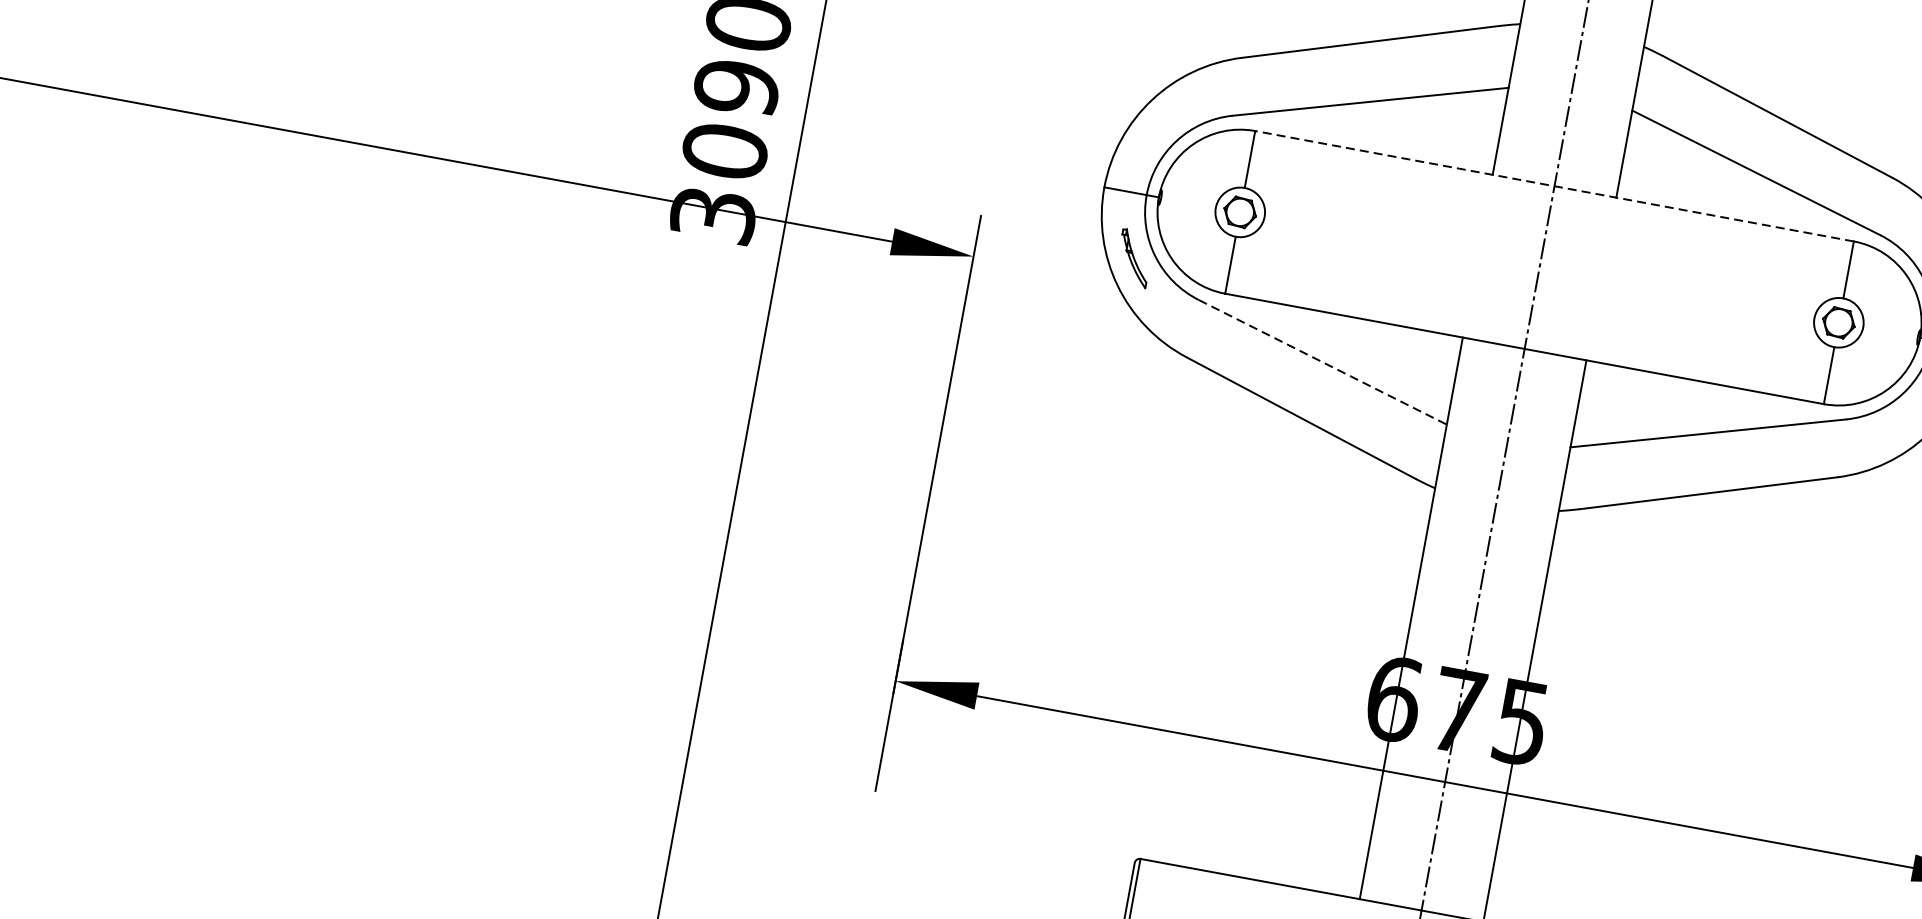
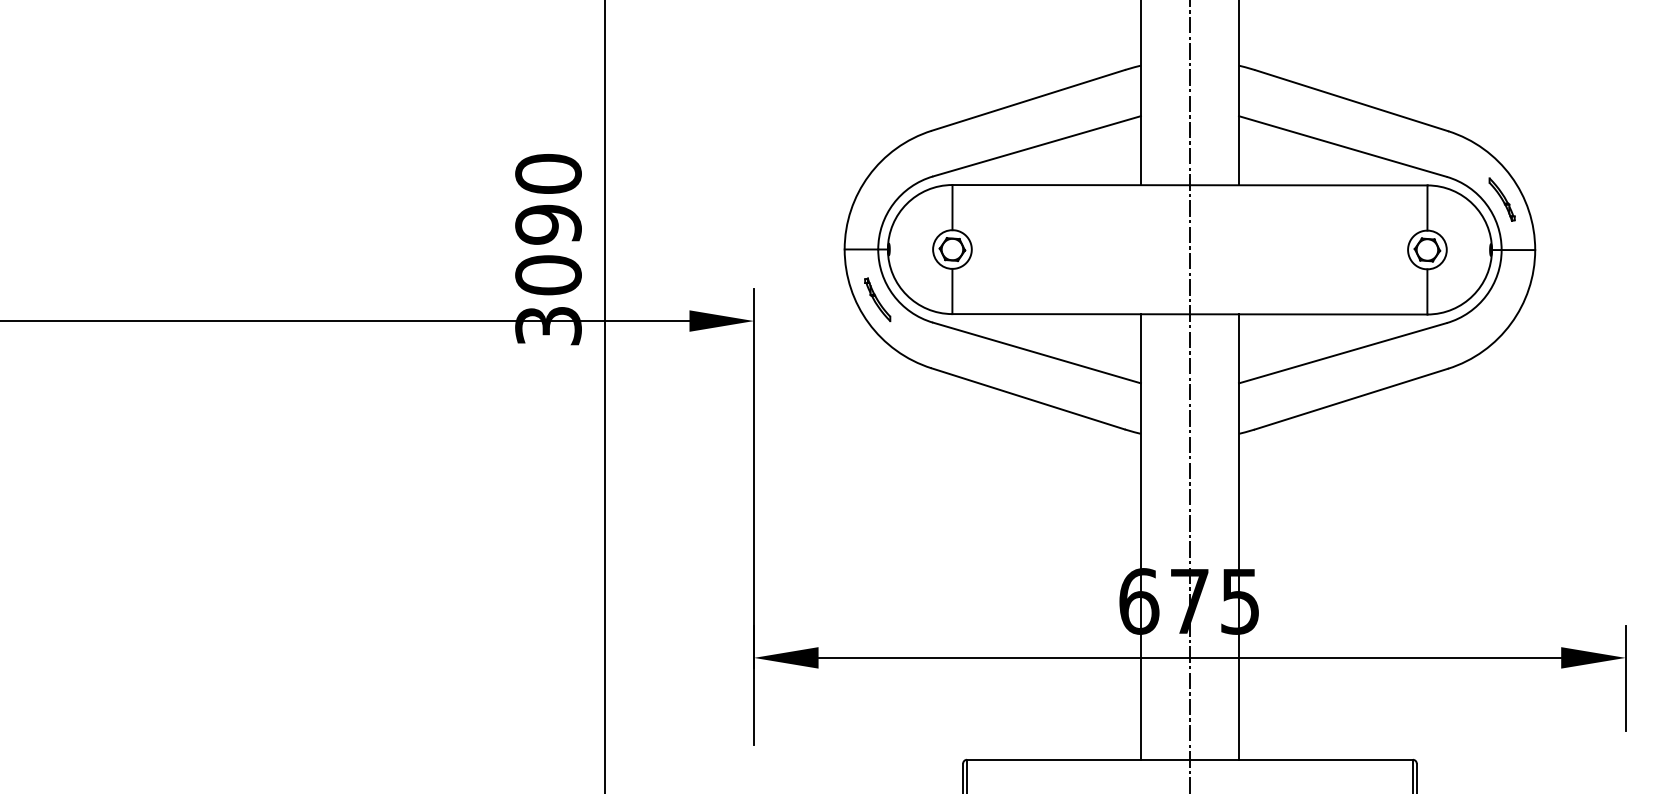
line: (1553, 186) -> (1189, 185), dashed -> solid
line: (1323, 363) -> (1037, 353), dashed -> solid

